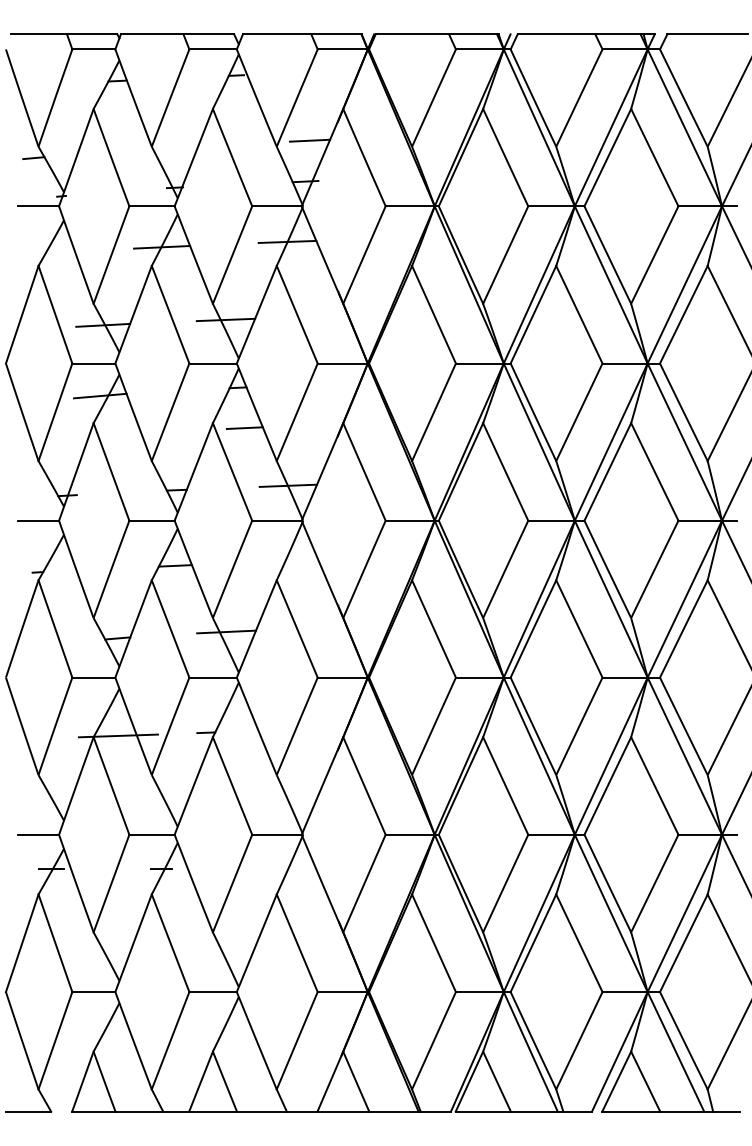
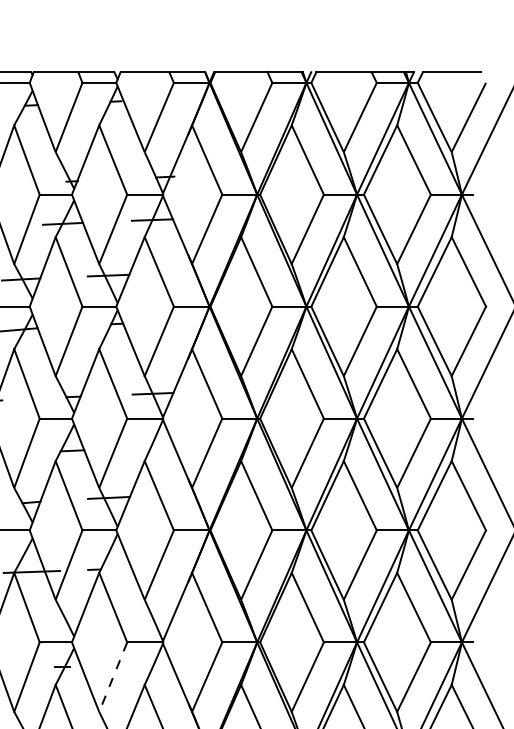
line: (309, 140) -> (168, 147), removed
line: (244, 427) -> (121, 352), removed
line: (232, 883) -> (113, 677), solid -> dashed

